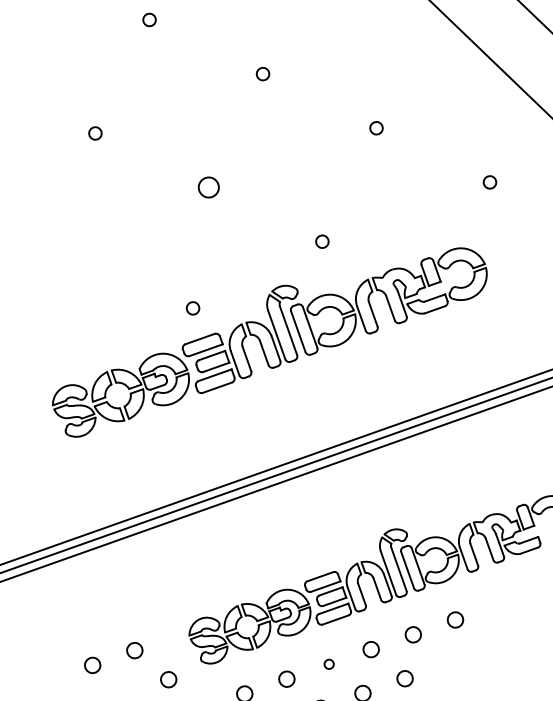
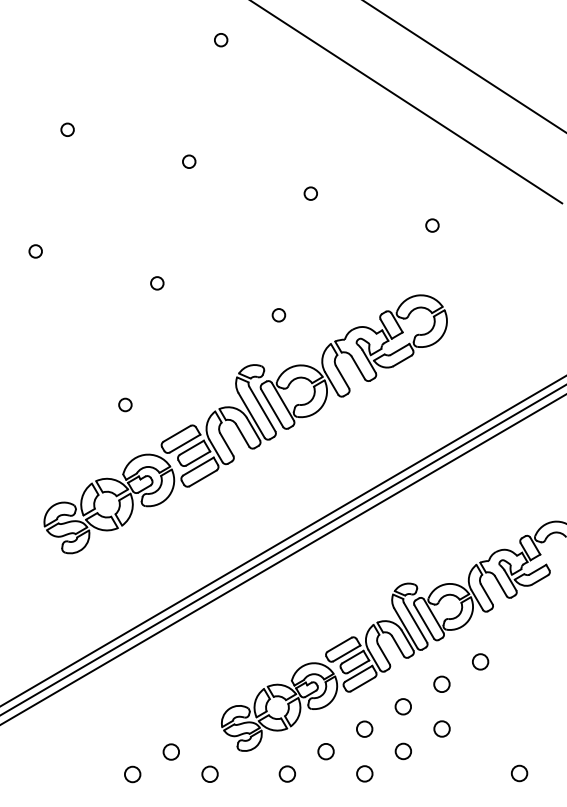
circle: (209, 187) -> (157, 283), size x0.62
circle: (193, 307) -> (125, 404), moved
circle: (329, 663) -> (364, 728), size x1.67

